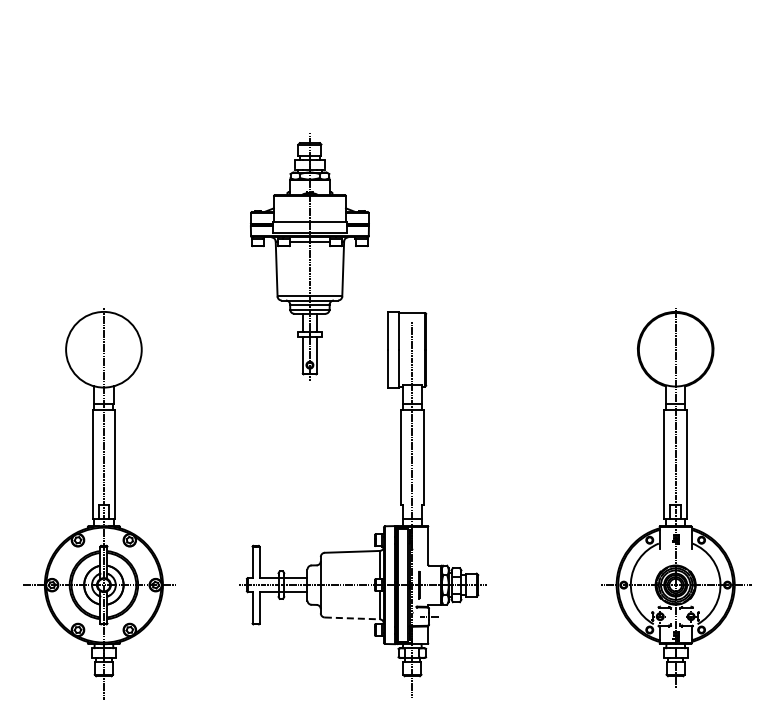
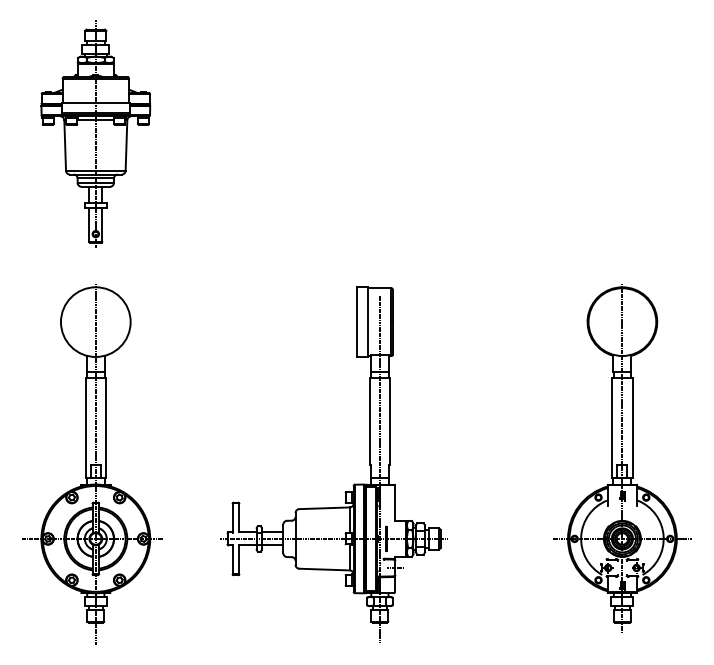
part: (309, 256) -> (95, 134), moved
line: (352, 618) -> (324, 569), dashed -> solid

